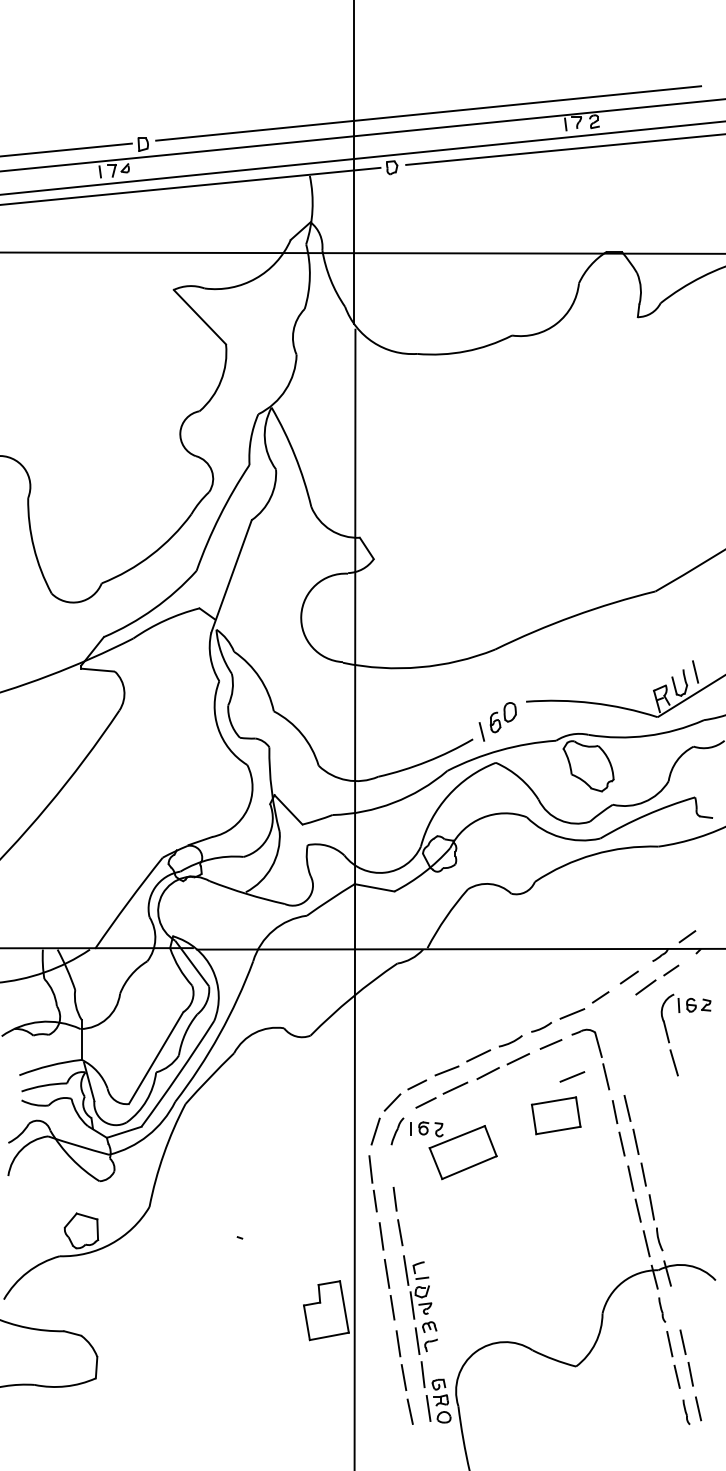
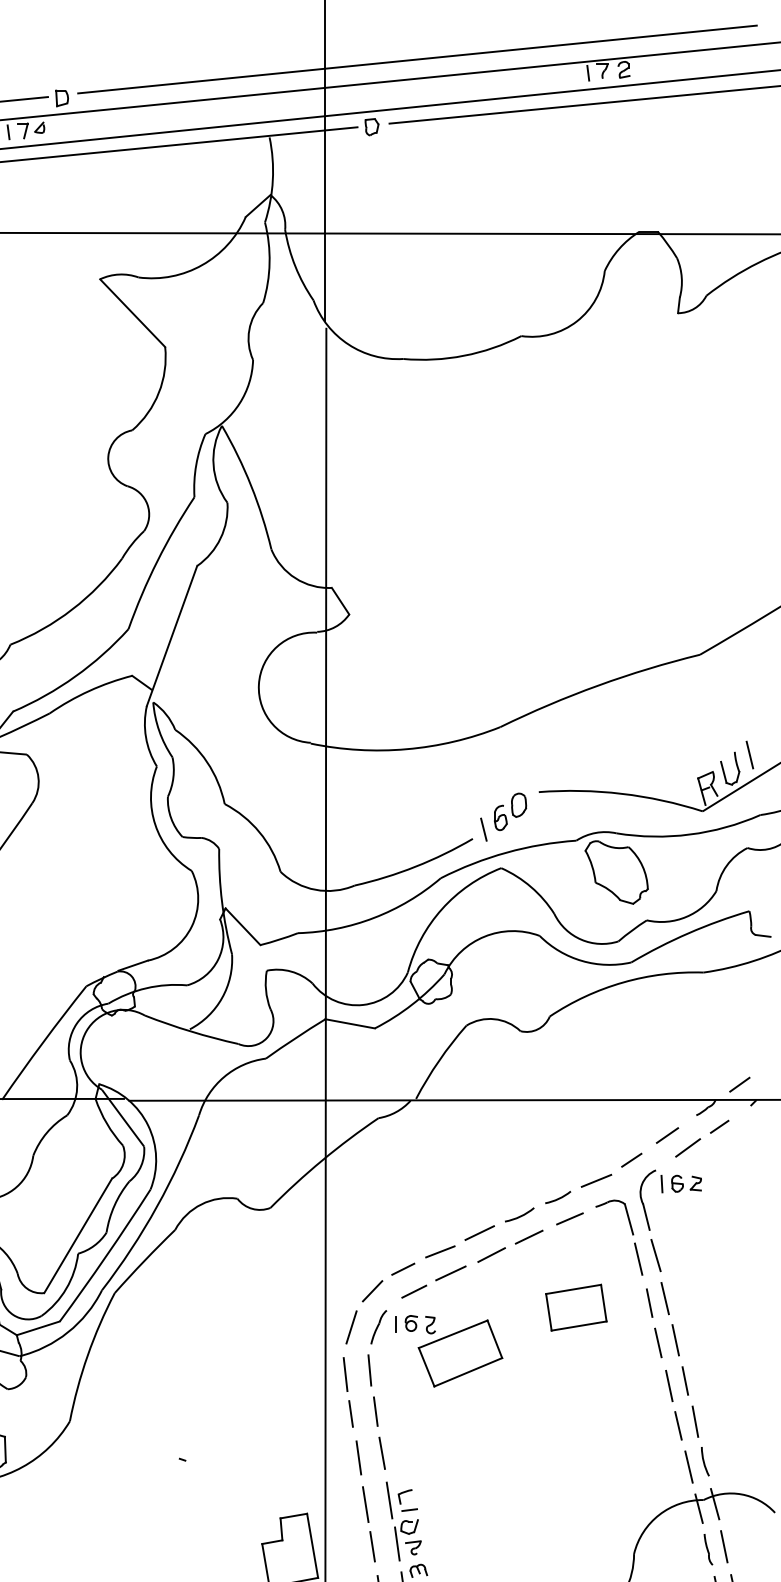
part: (669, 1039) -> (650, 1226), moved
line: (572, 1076) -> (596, 1258), removed
line: (390, 1166) -> (370, 1370), added
line: (674, 1307) -> (723, 1546), added

